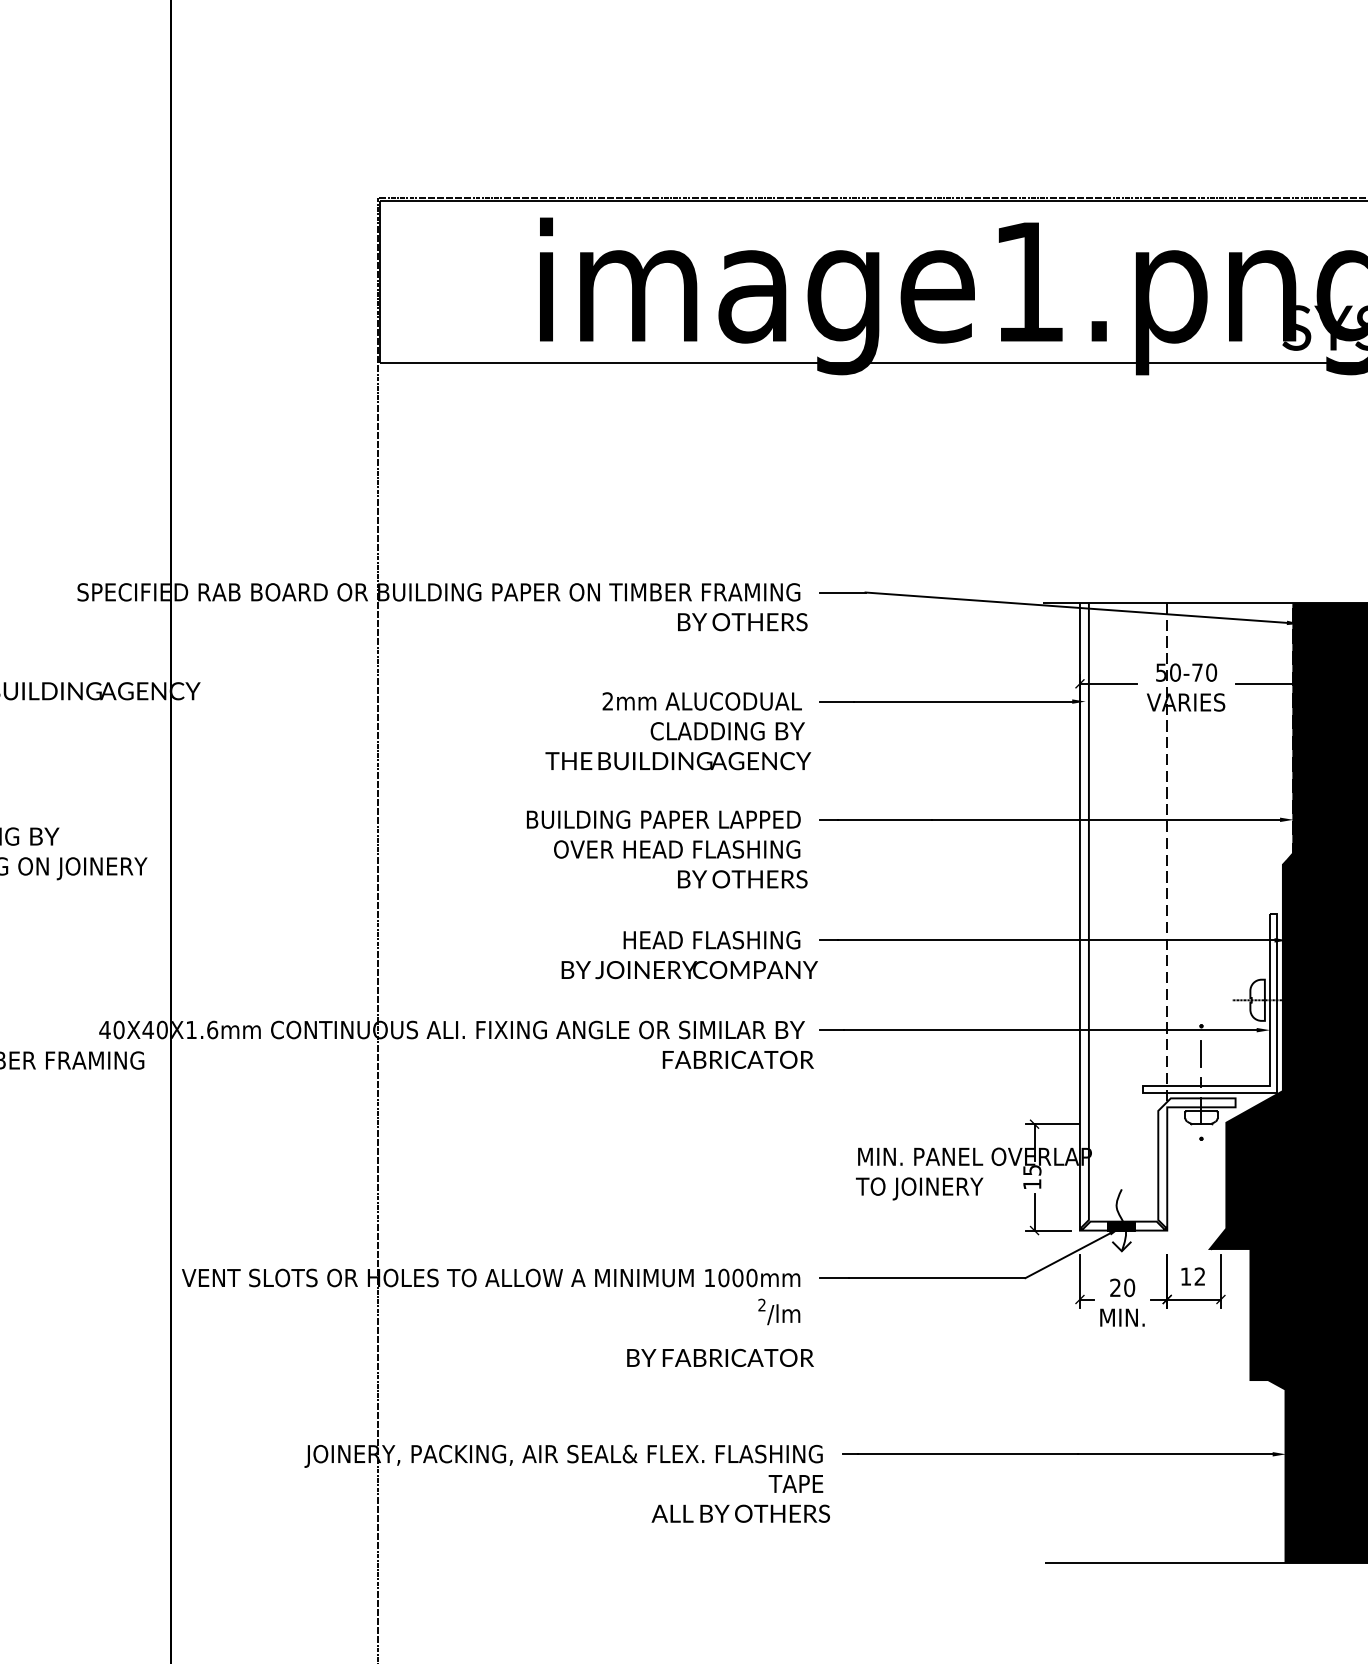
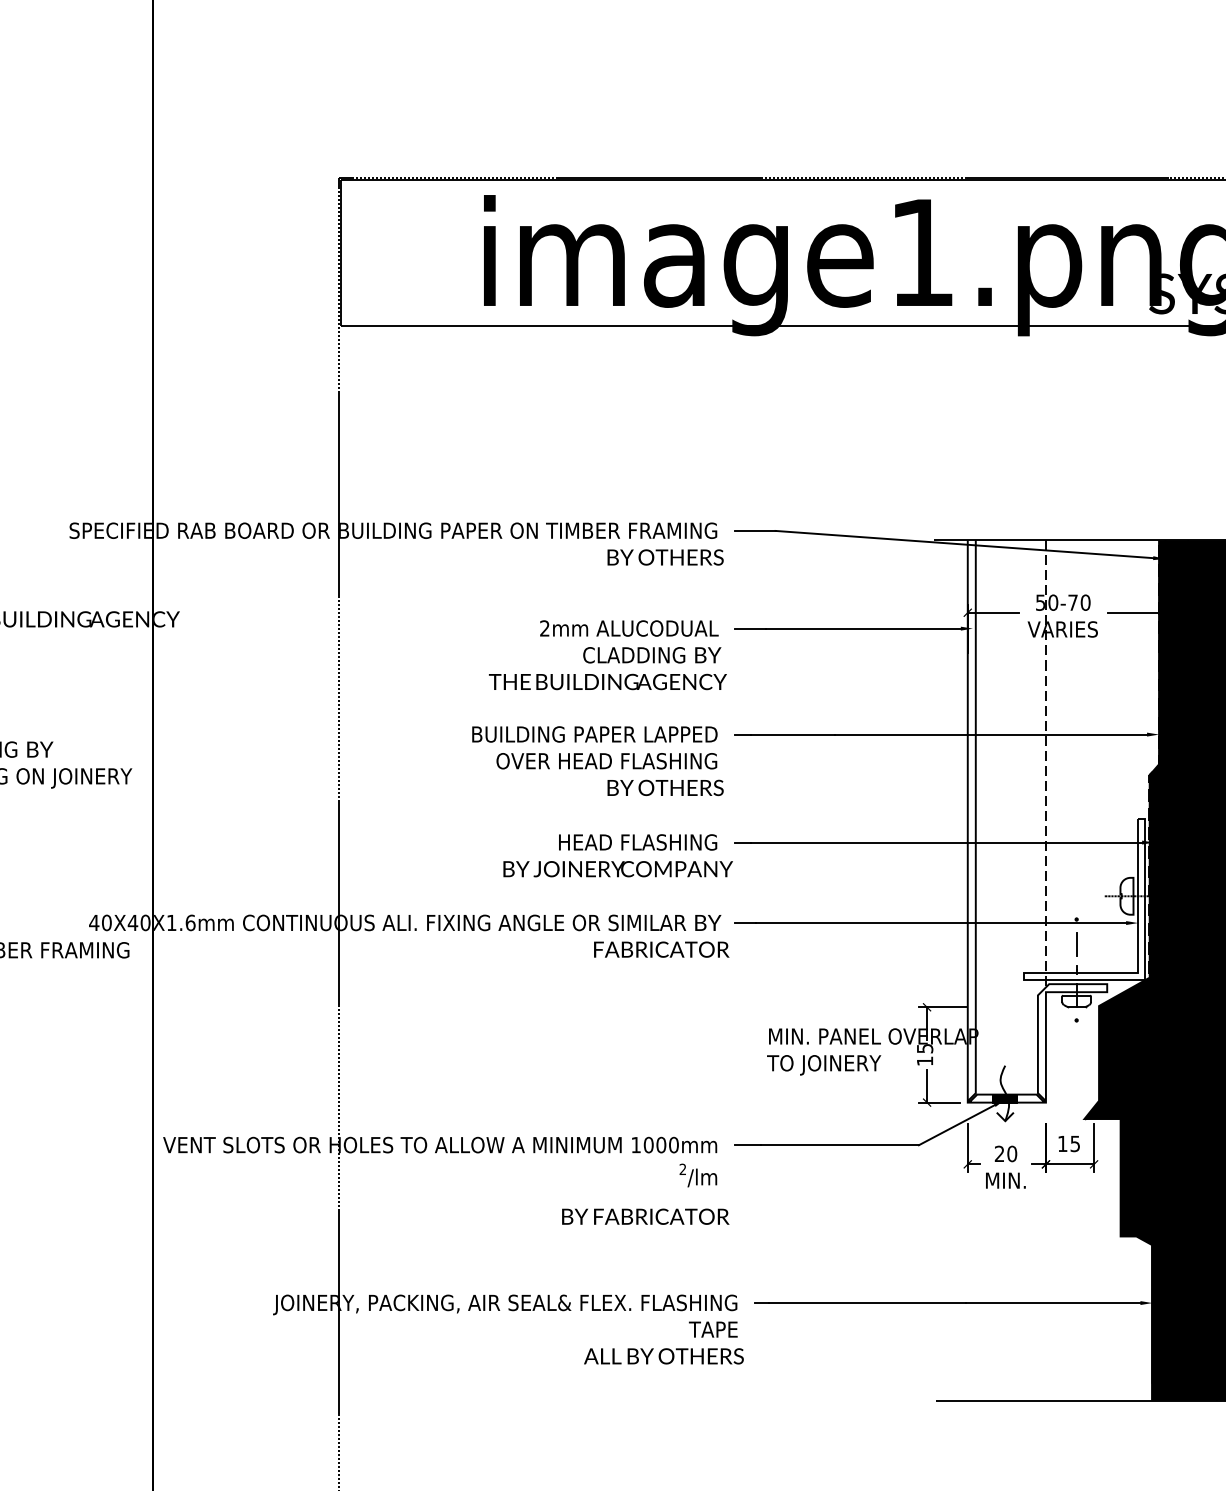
text: (1199, 1276) -> (1074, 1143), 12 -> 15

